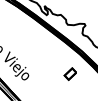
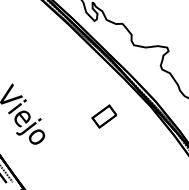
part: (69, 73) -> (102, 115), moved

